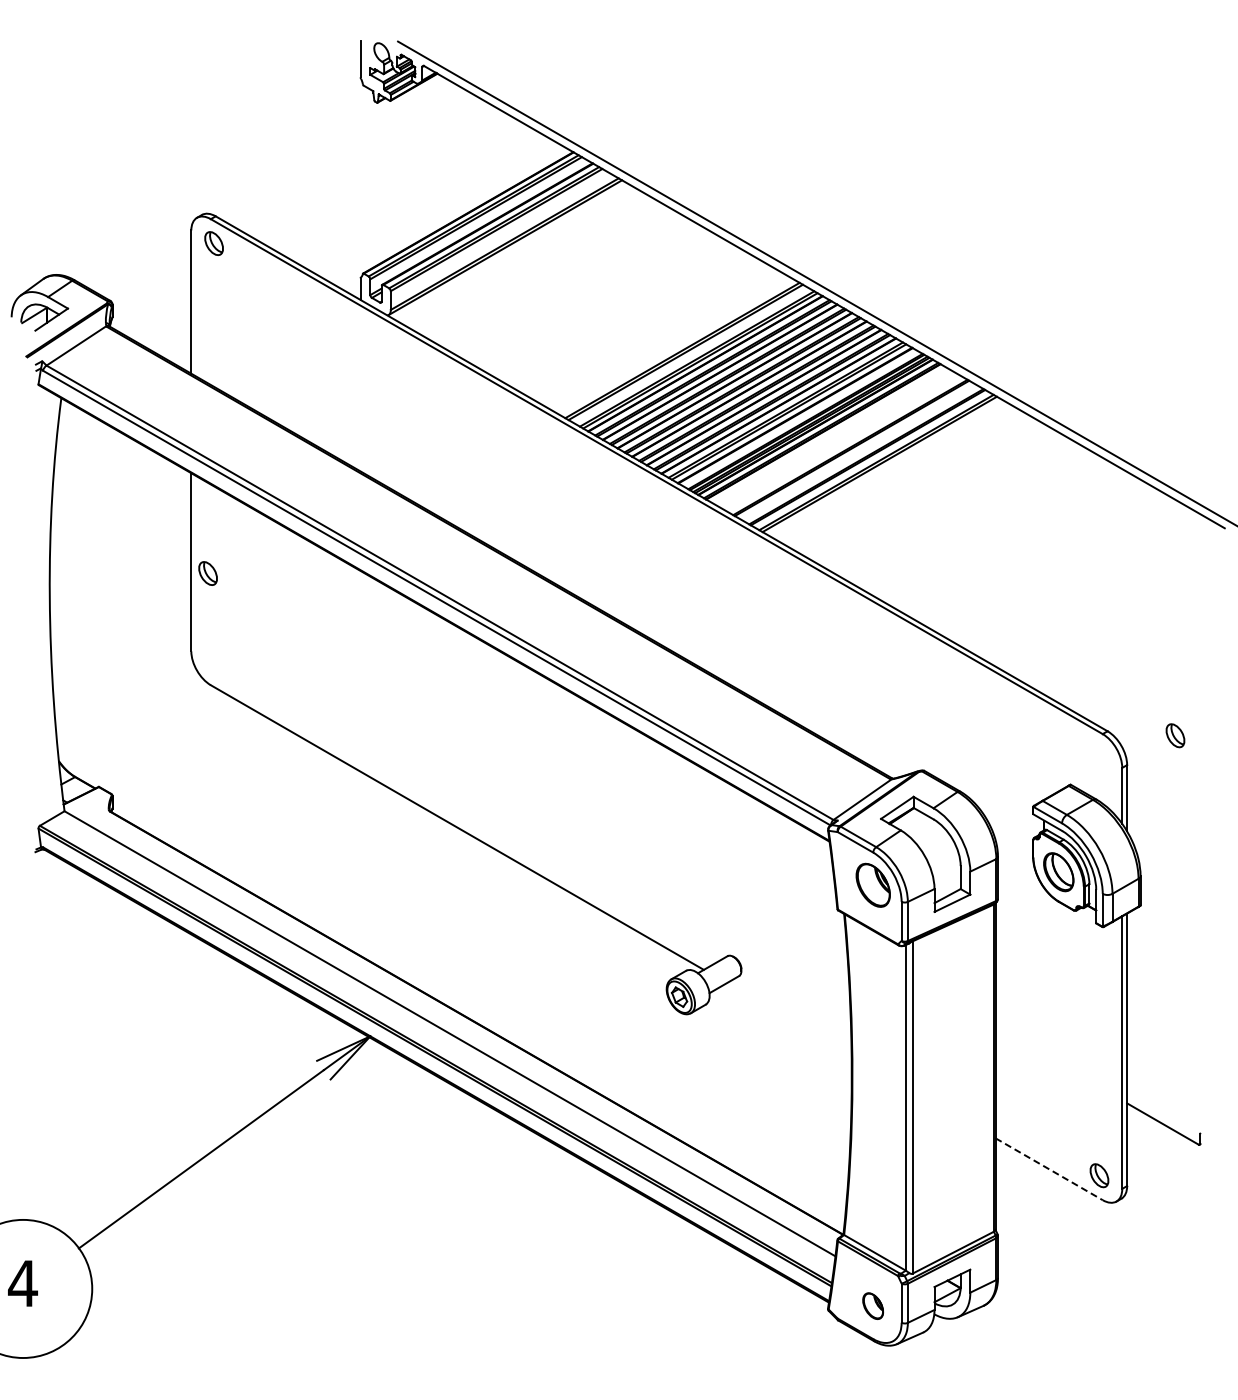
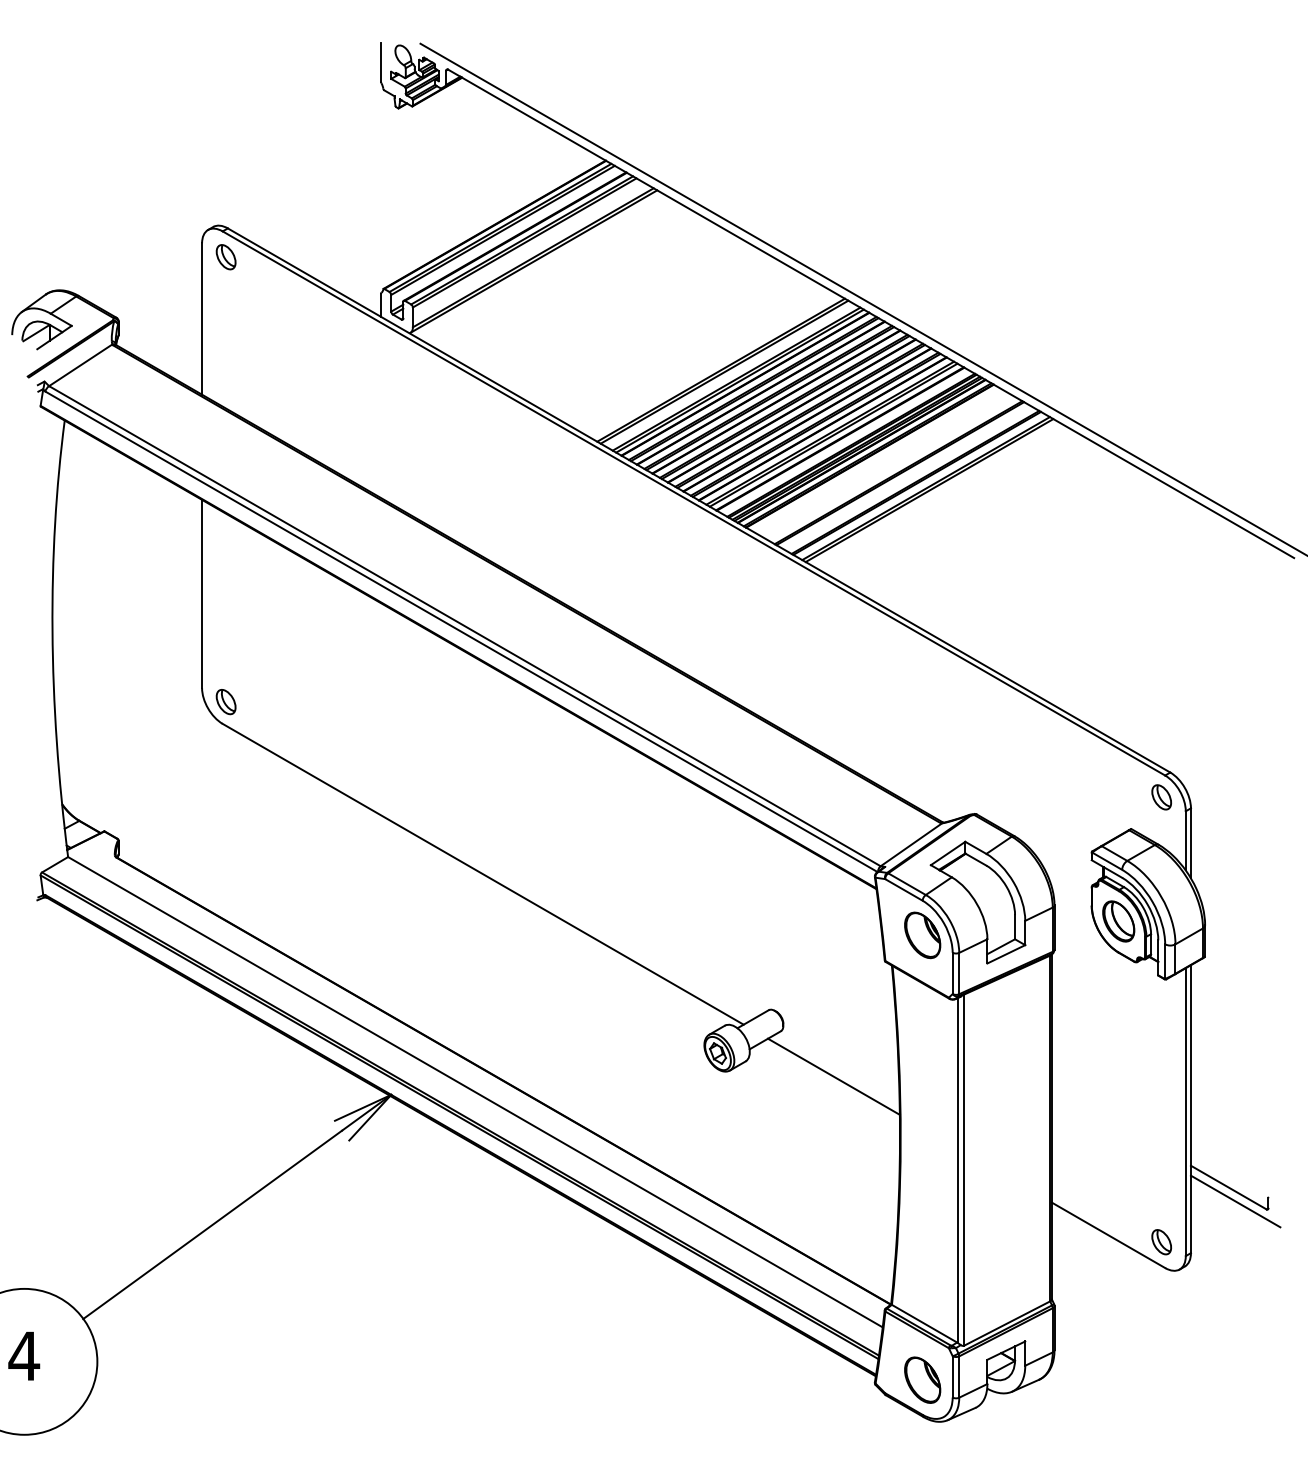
part: (207, 573) -> (225, 701), moved
part: (1175, 735) -> (1161, 797), moved
line: (788, 1019) -> (833, 1077), added
line: (1169, 1136) -> (1235, 1200), added
line: (1049, 1169) -> (1108, 1235), dashed -> solid
part: (872, 1305) -> (921, 1379), size x1.67

